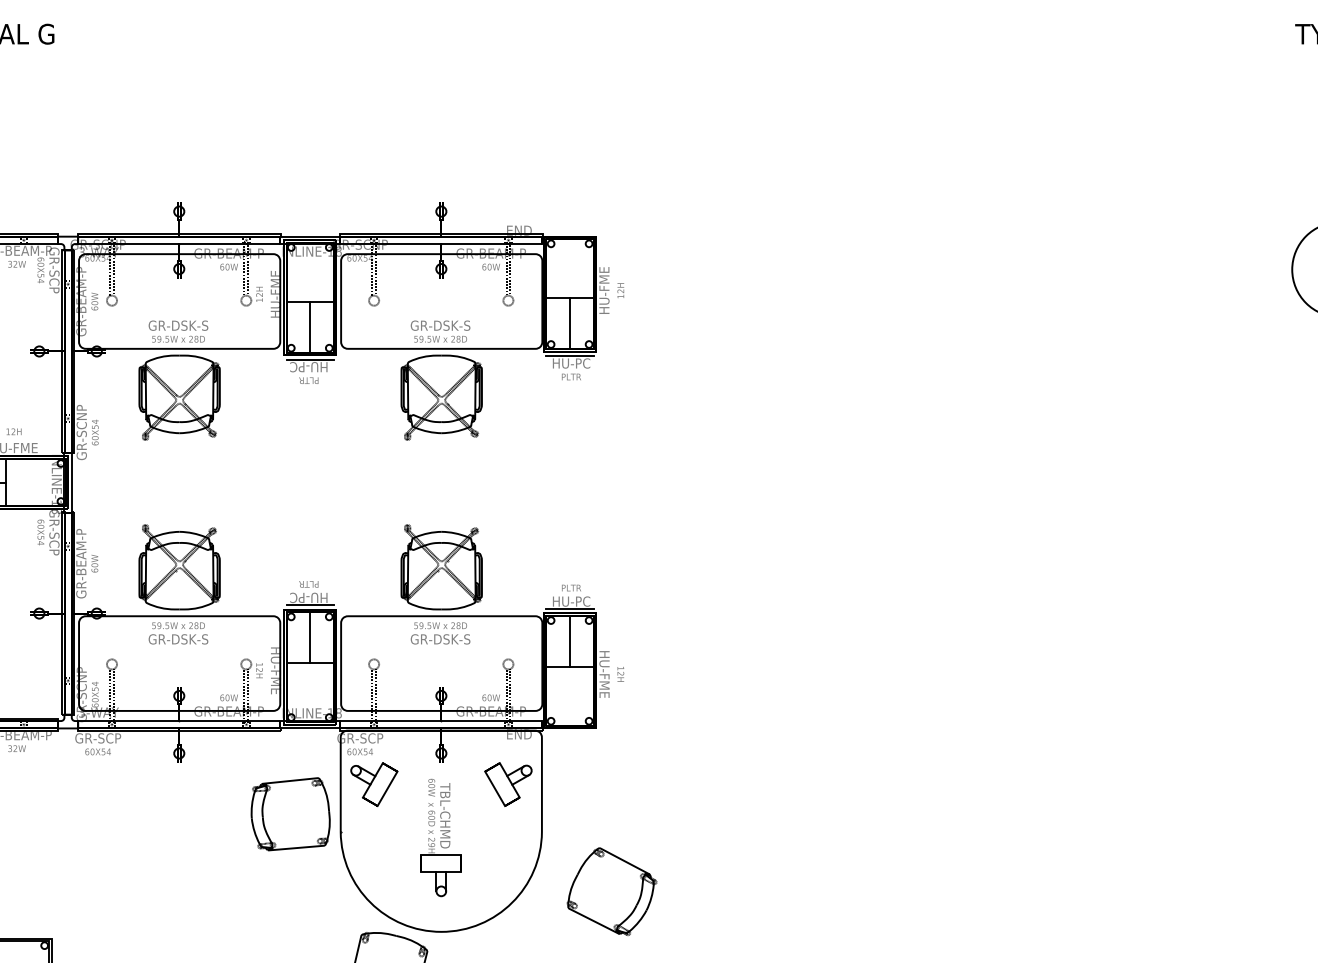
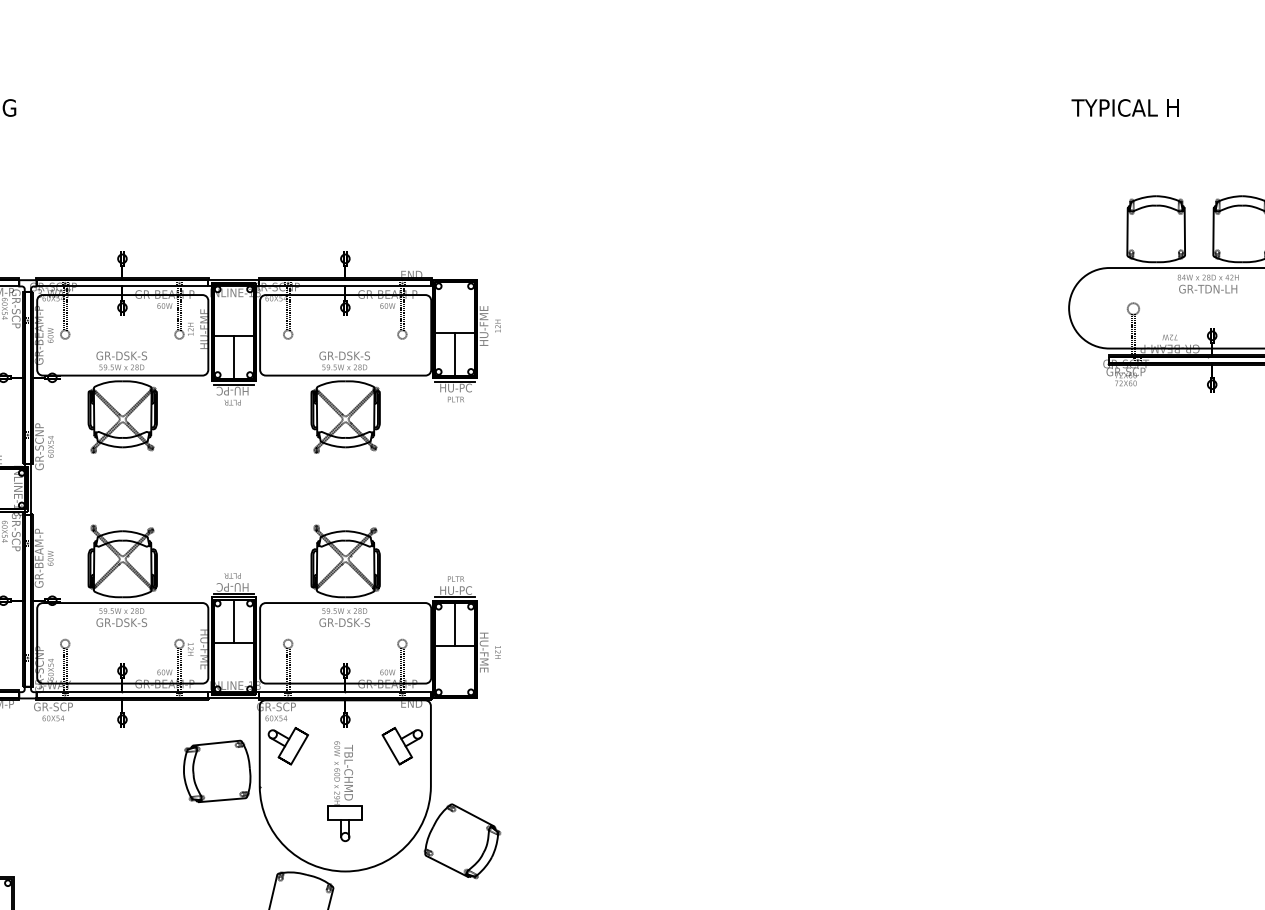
part: (611, 891) -> (462, 841), moved

